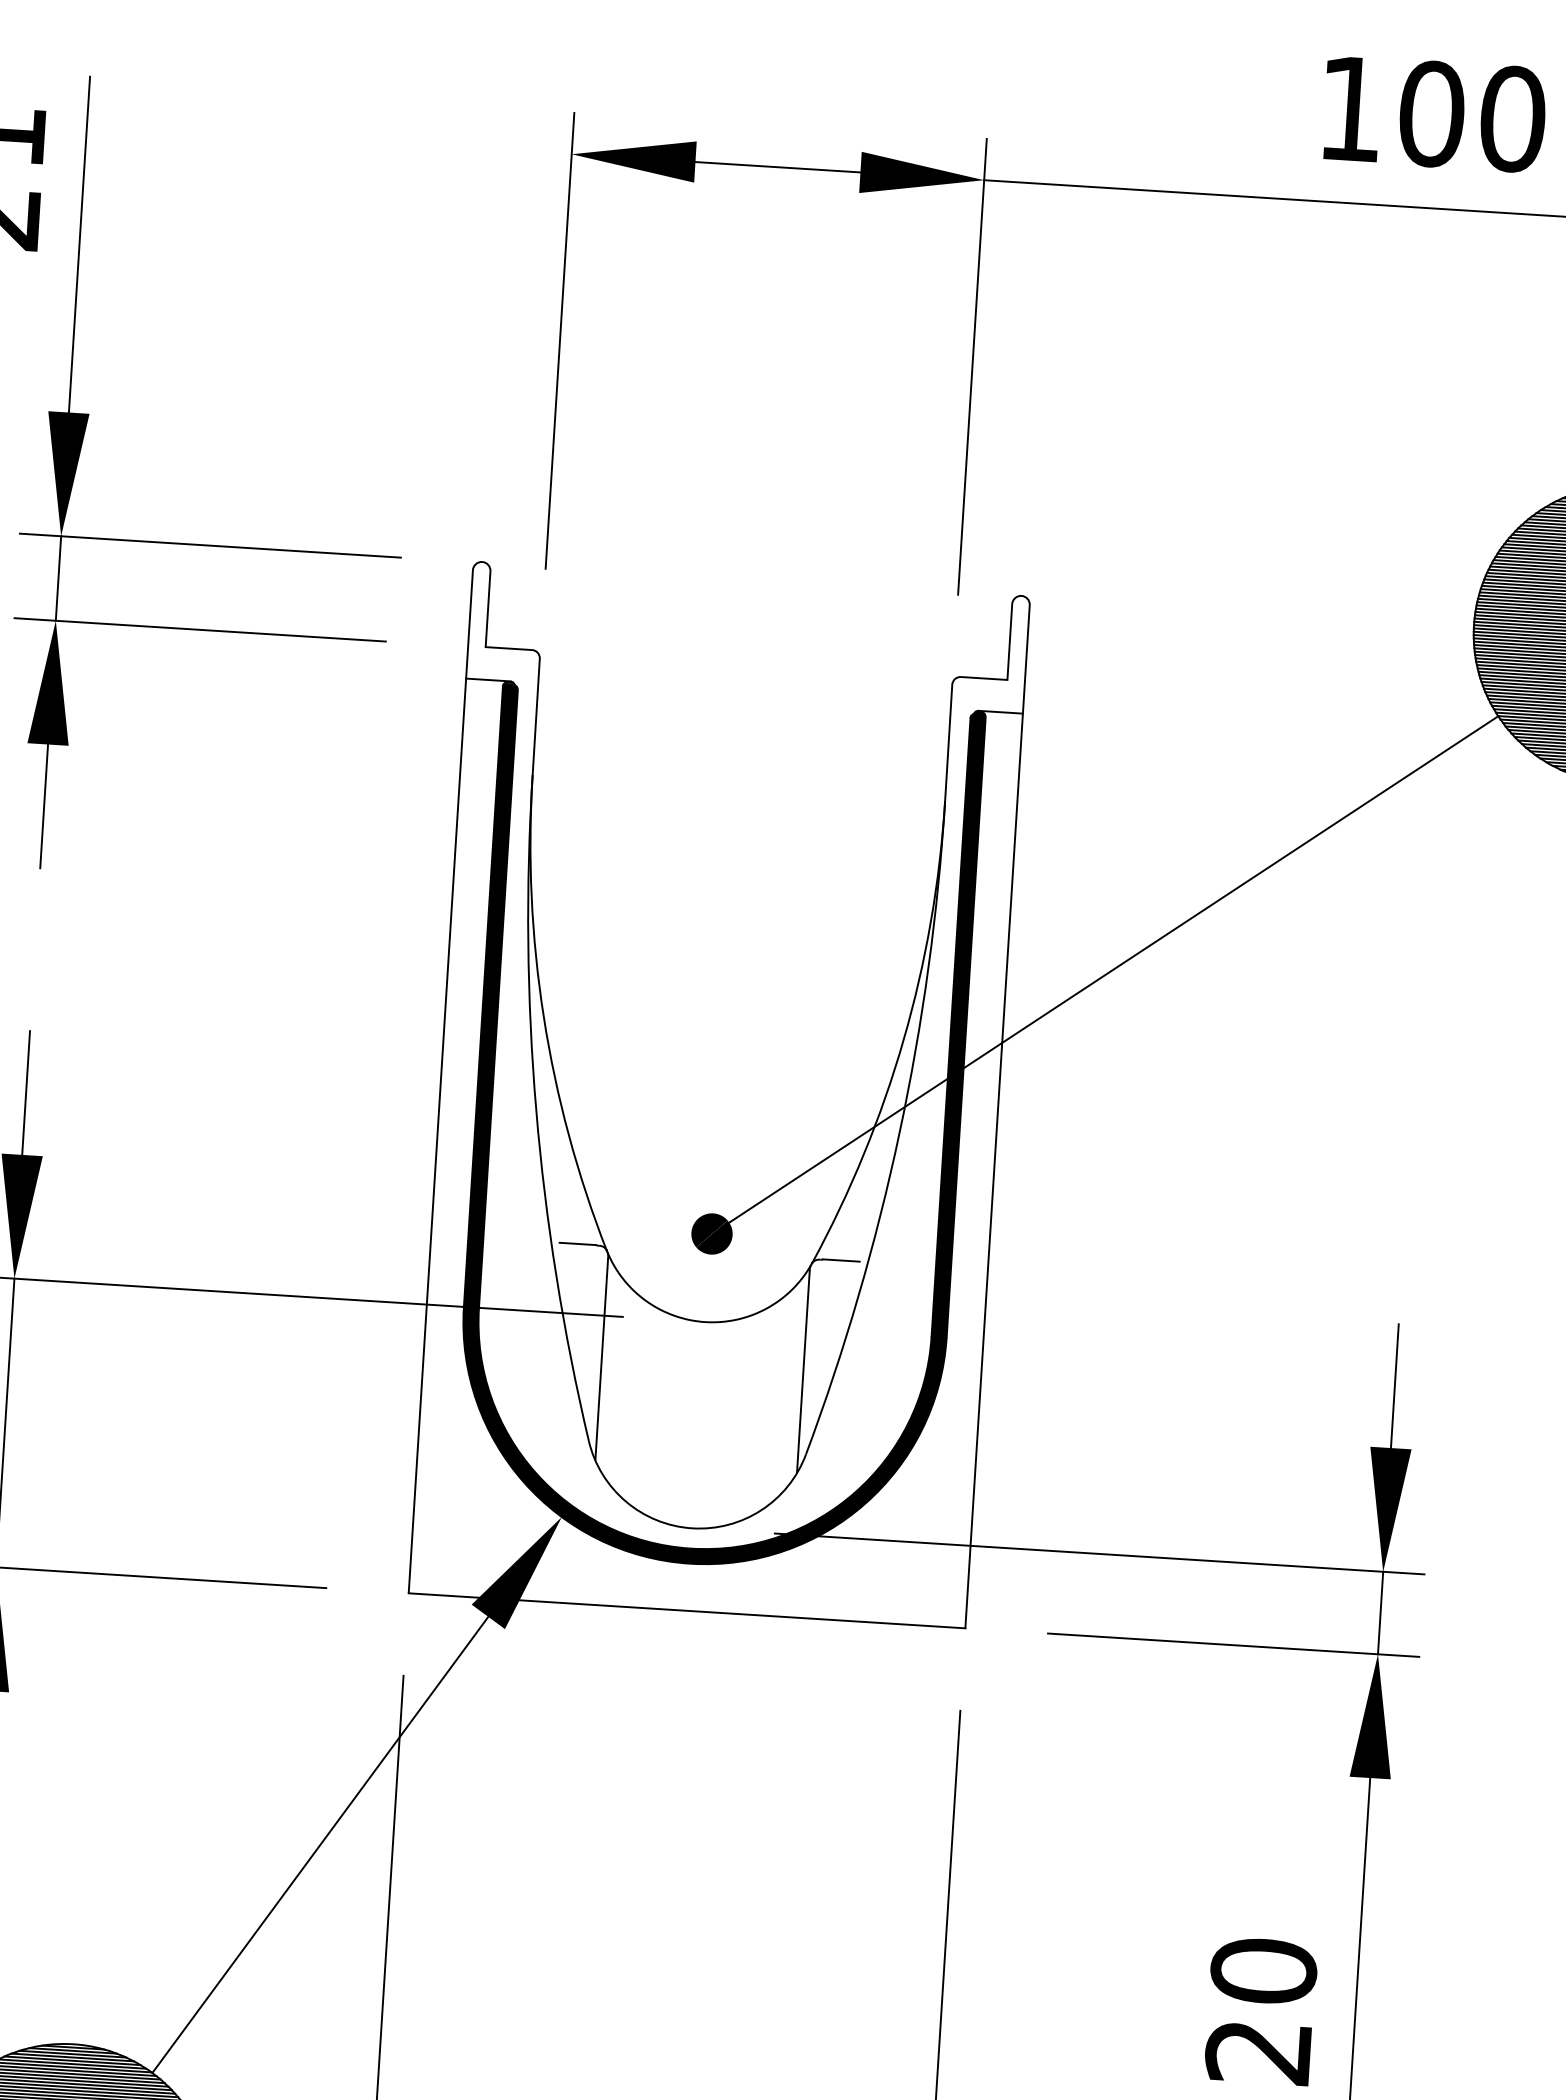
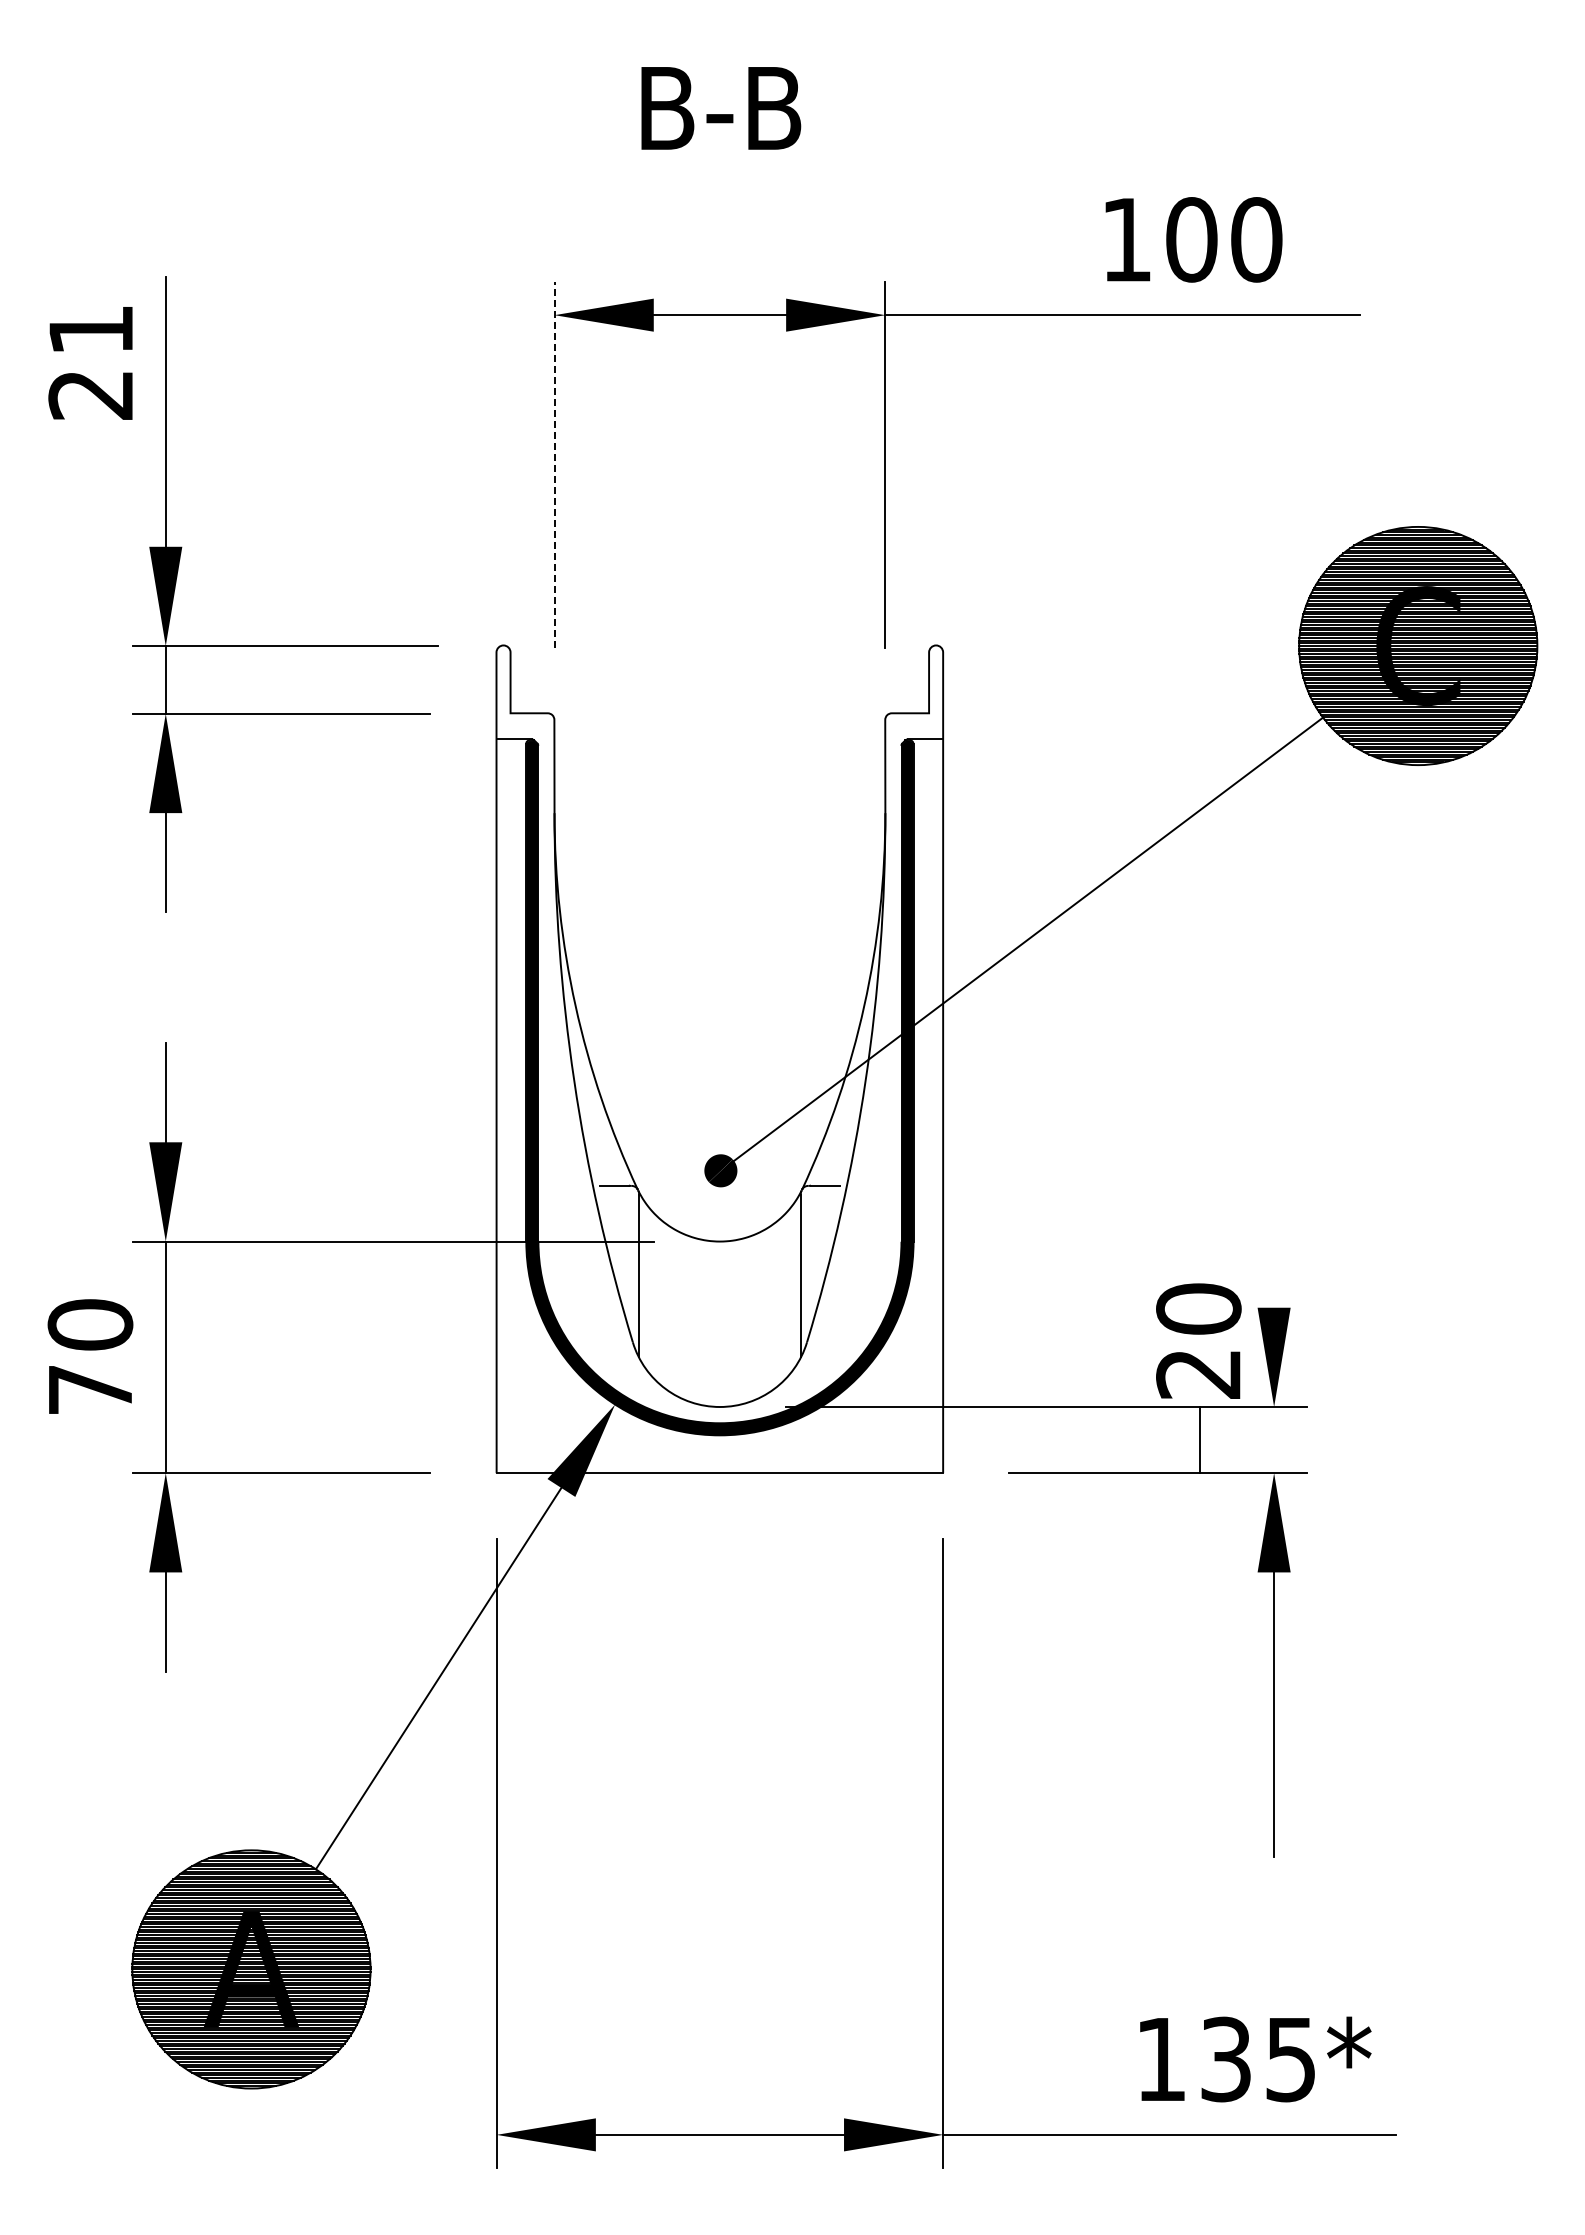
text: (1434, 113) -> (1193, 239), moved
line: (559, 340) -> (554, 464), solid -> dashed
line: (1395, 1385) -> (1274, 1257), removed
line: (1381, 1613) -> (1200, 1440), moved
text: (1260, 2010) -> (1198, 1340), moved

